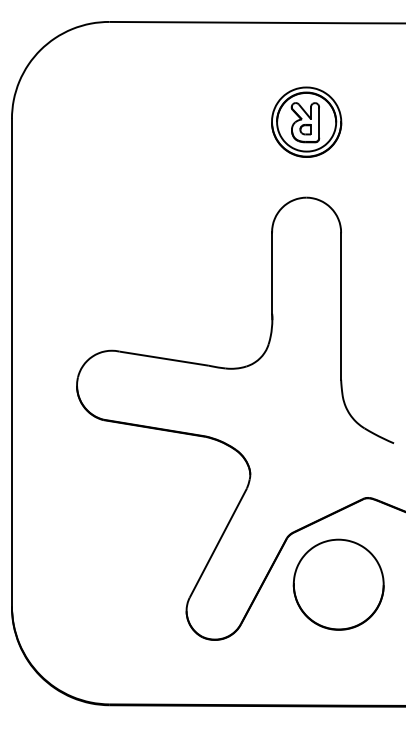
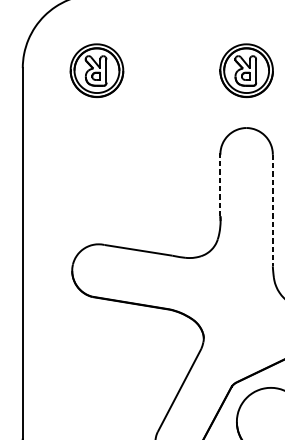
part: (109, 121) -> (96, 70), added
line: (272, 273) -> (220, 185), solid -> dashed
line: (341, 306) -> (273, 210), solid -> dashed

